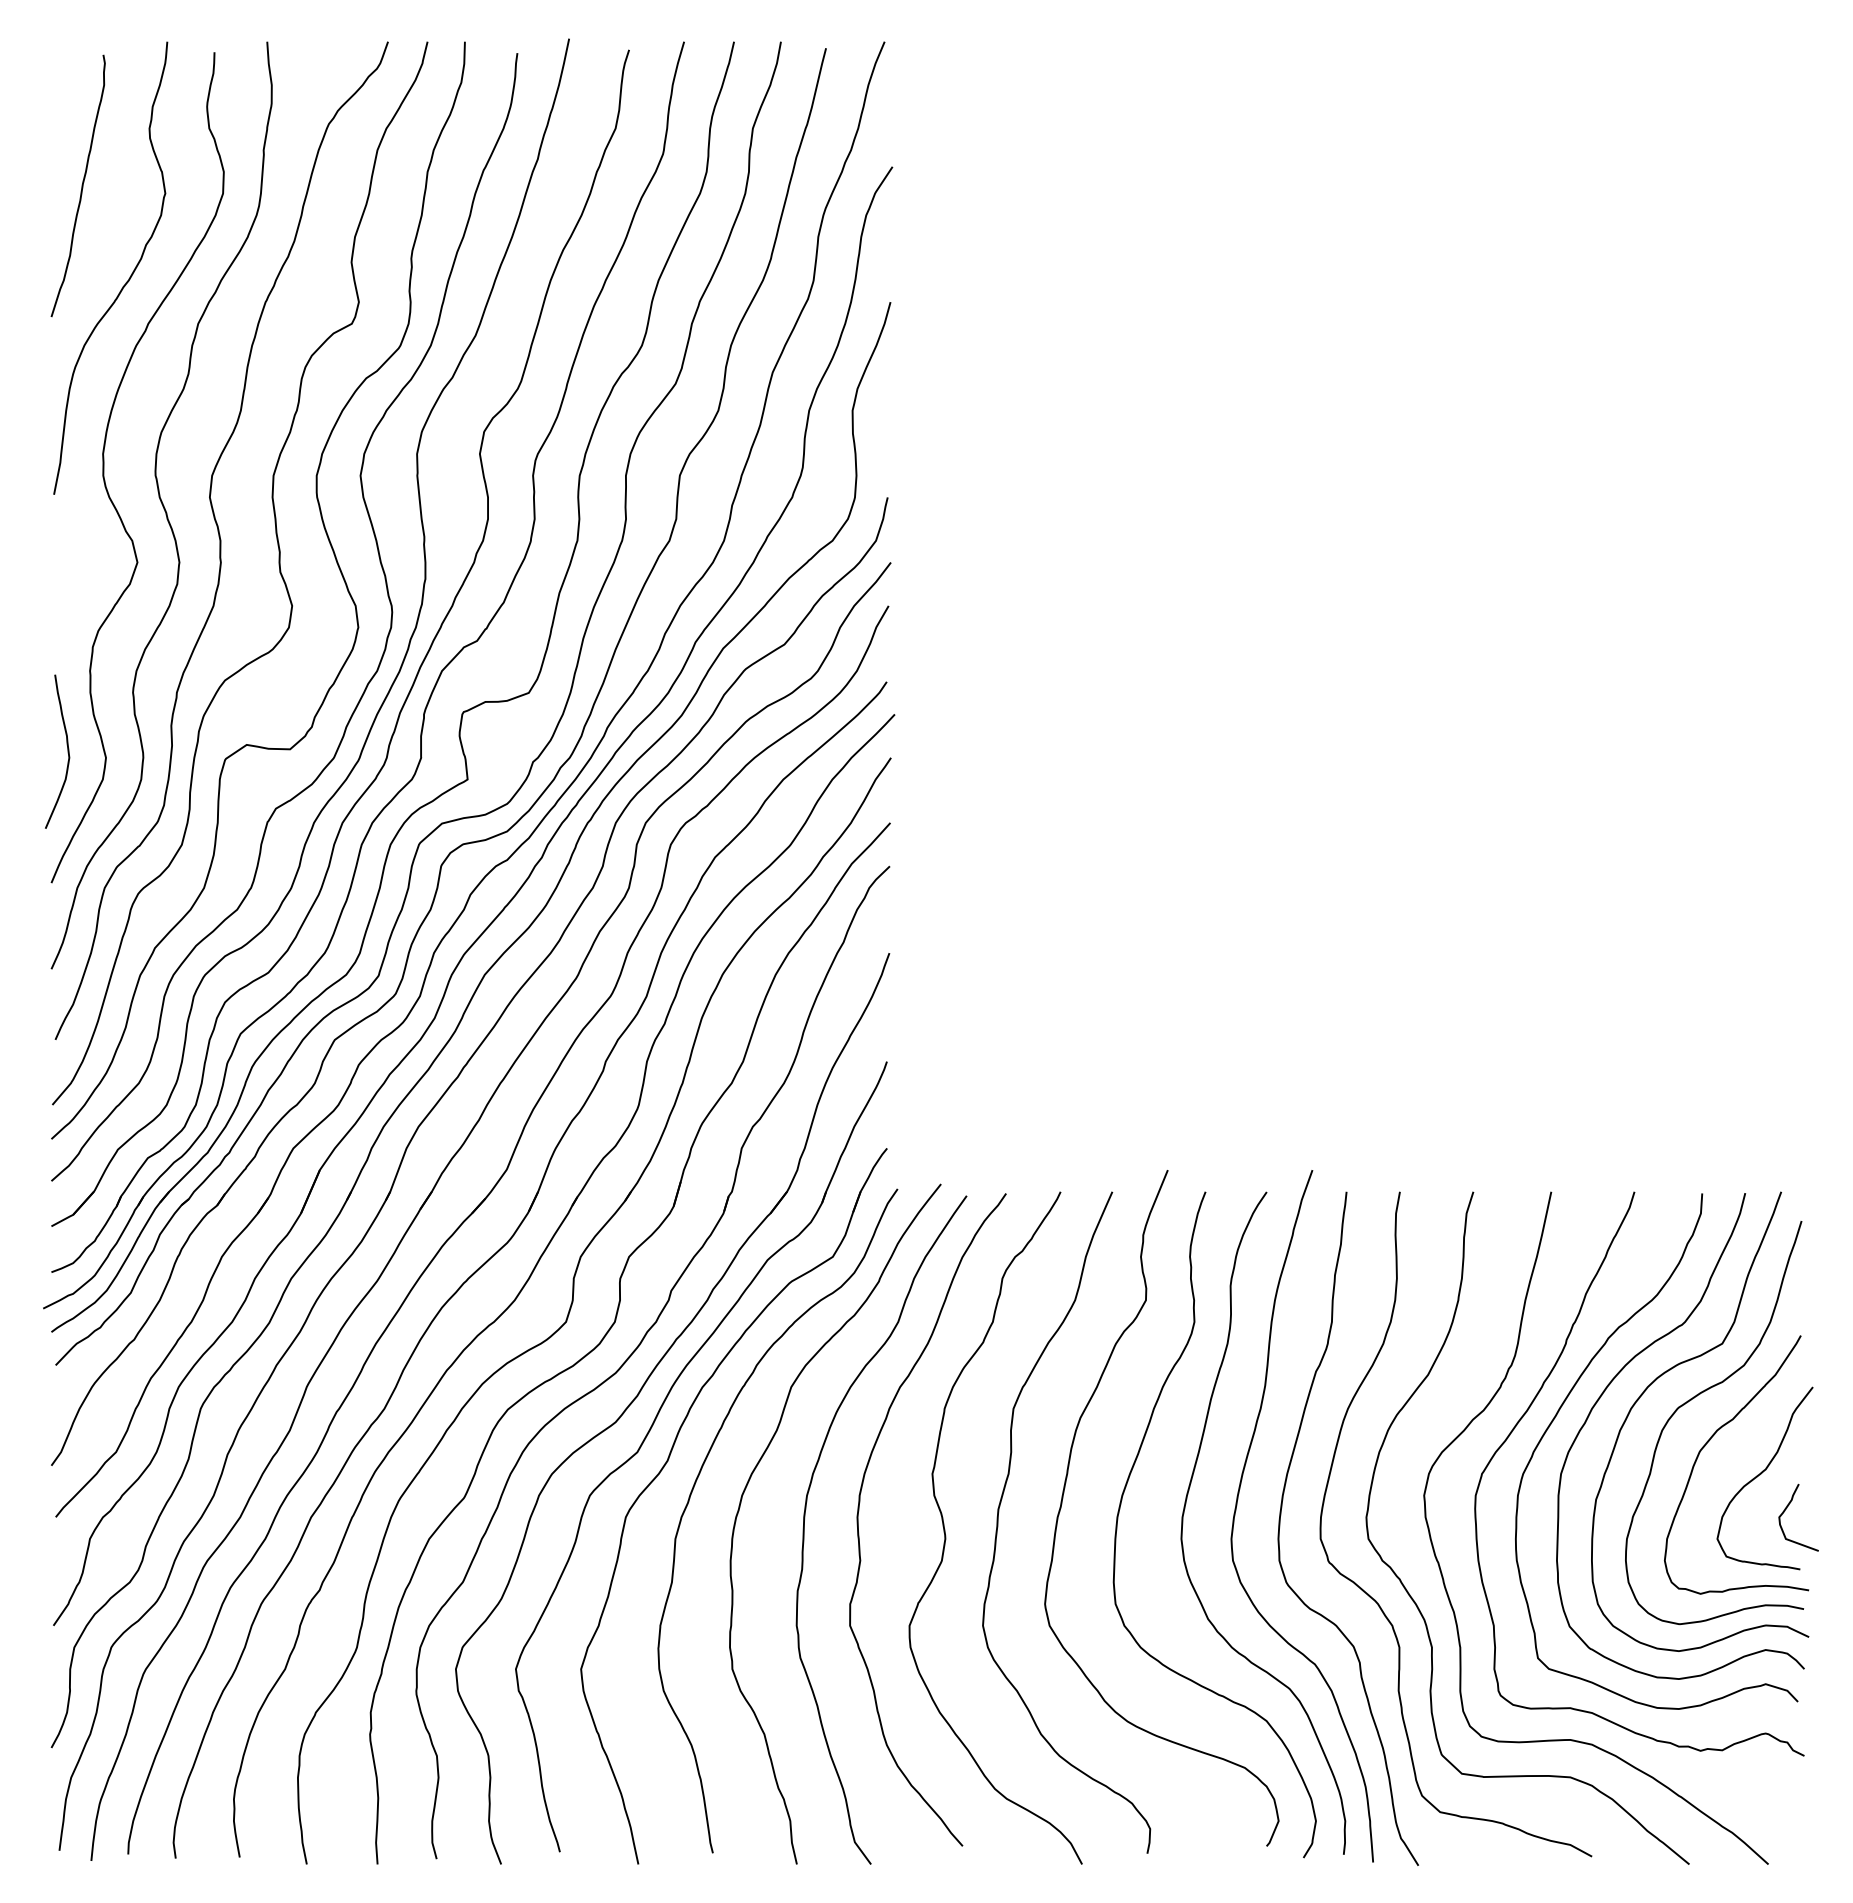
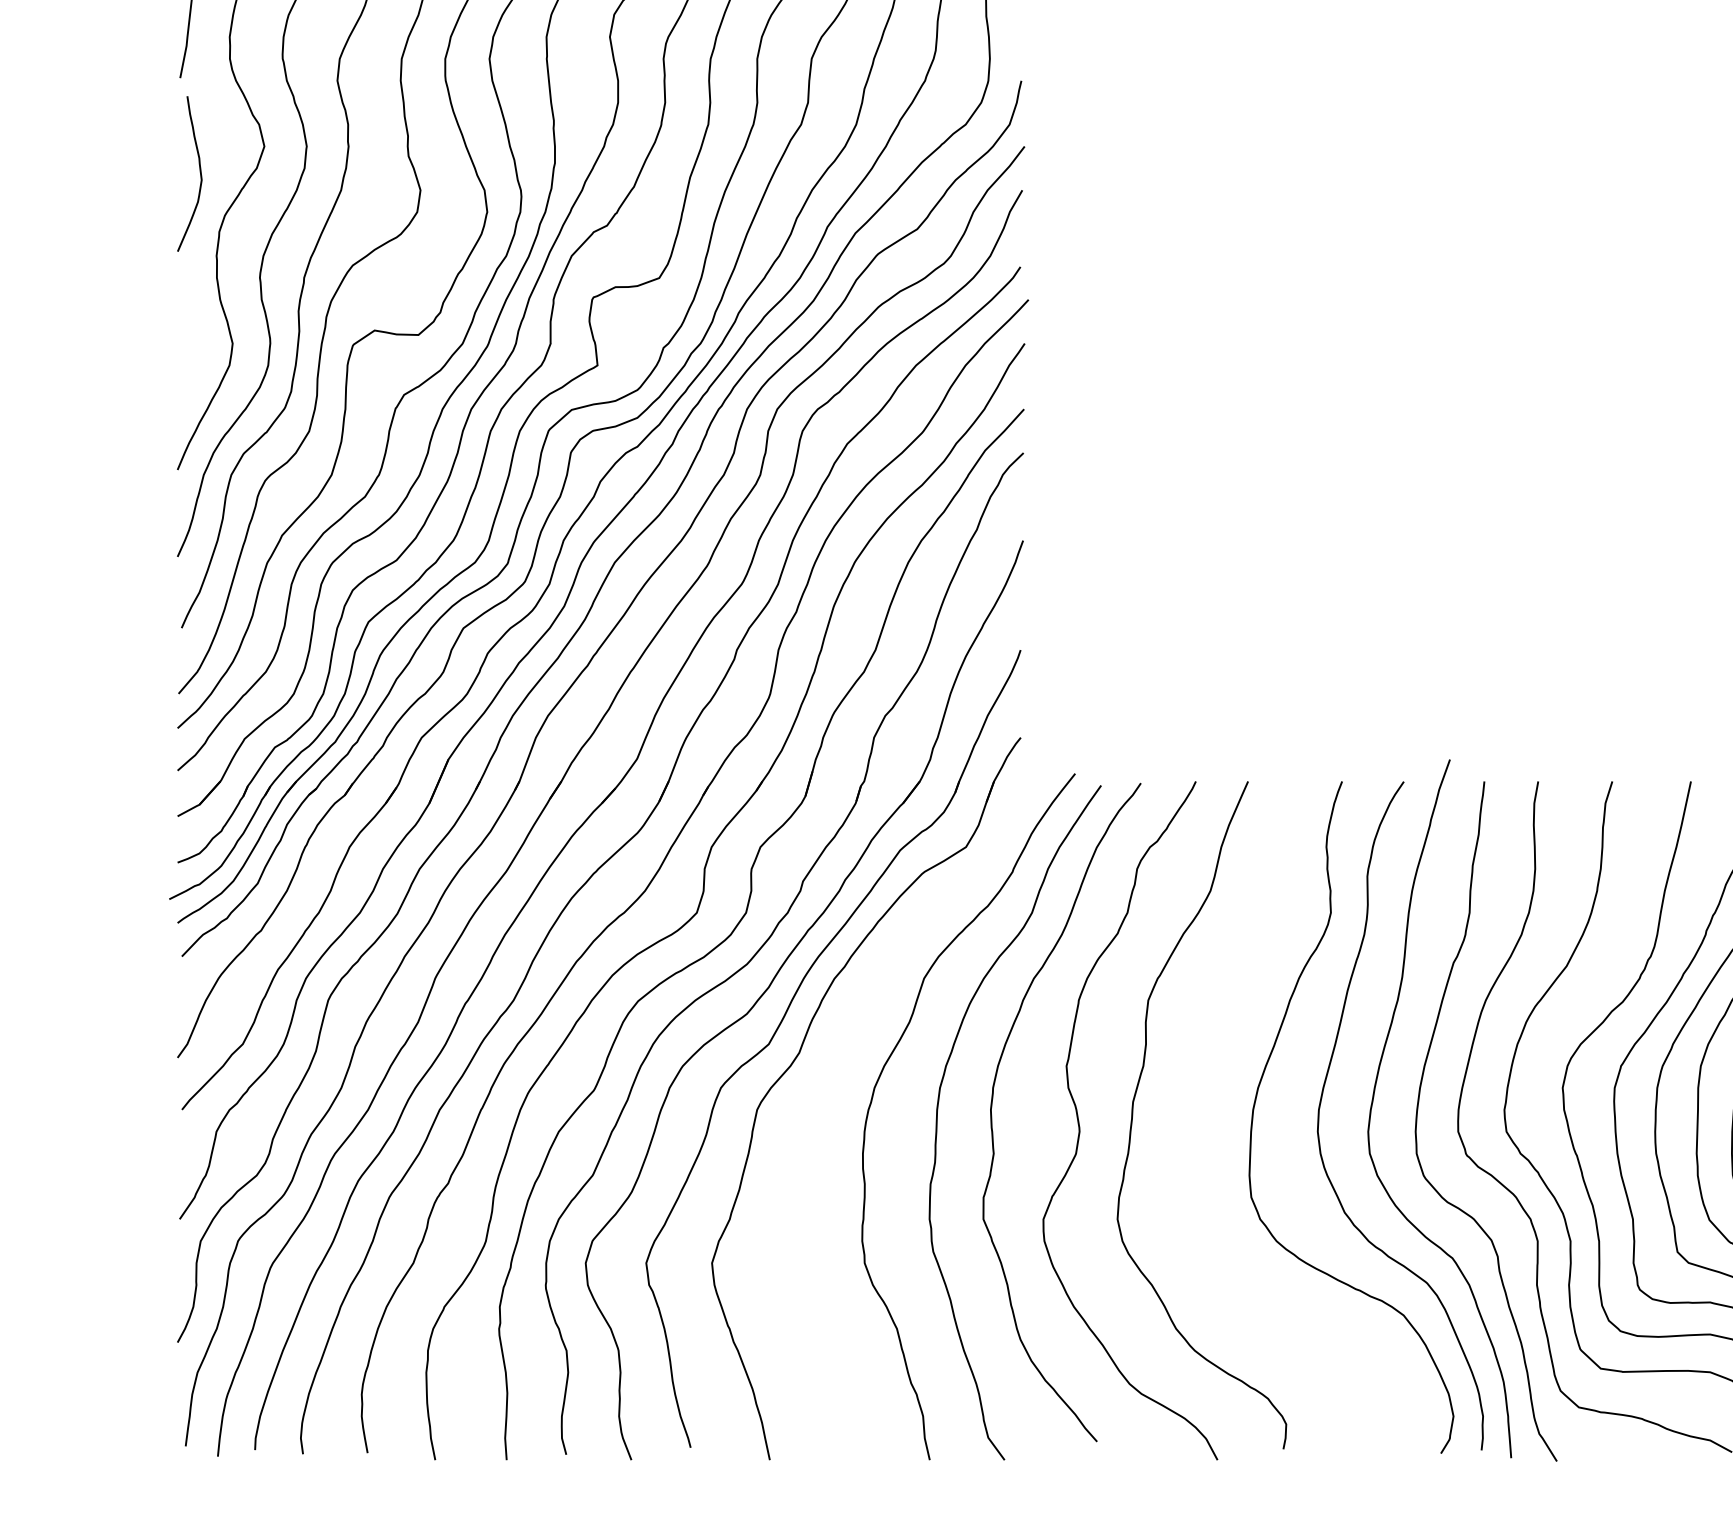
curve: (67, 751) -> (199, 173), moved
curve: (695, 1485) -> (827, 1077), removed
curve: (1065, 1488) -> (1200, 1080), removed

